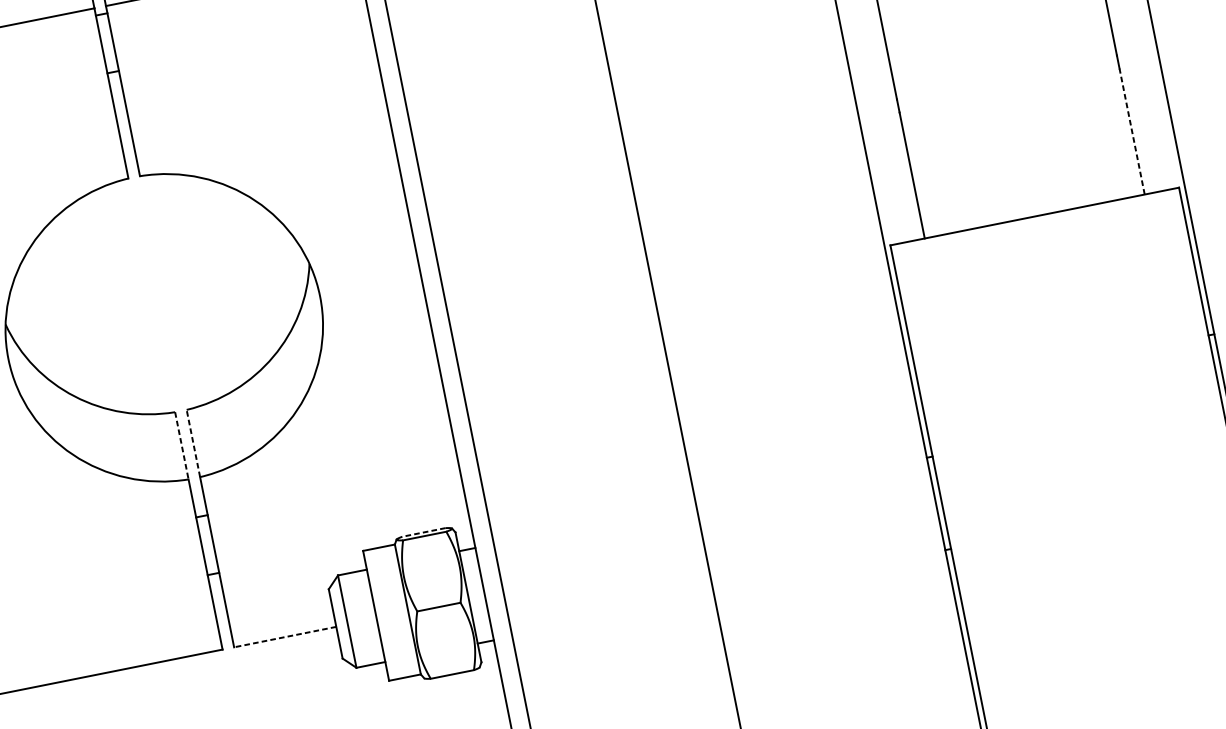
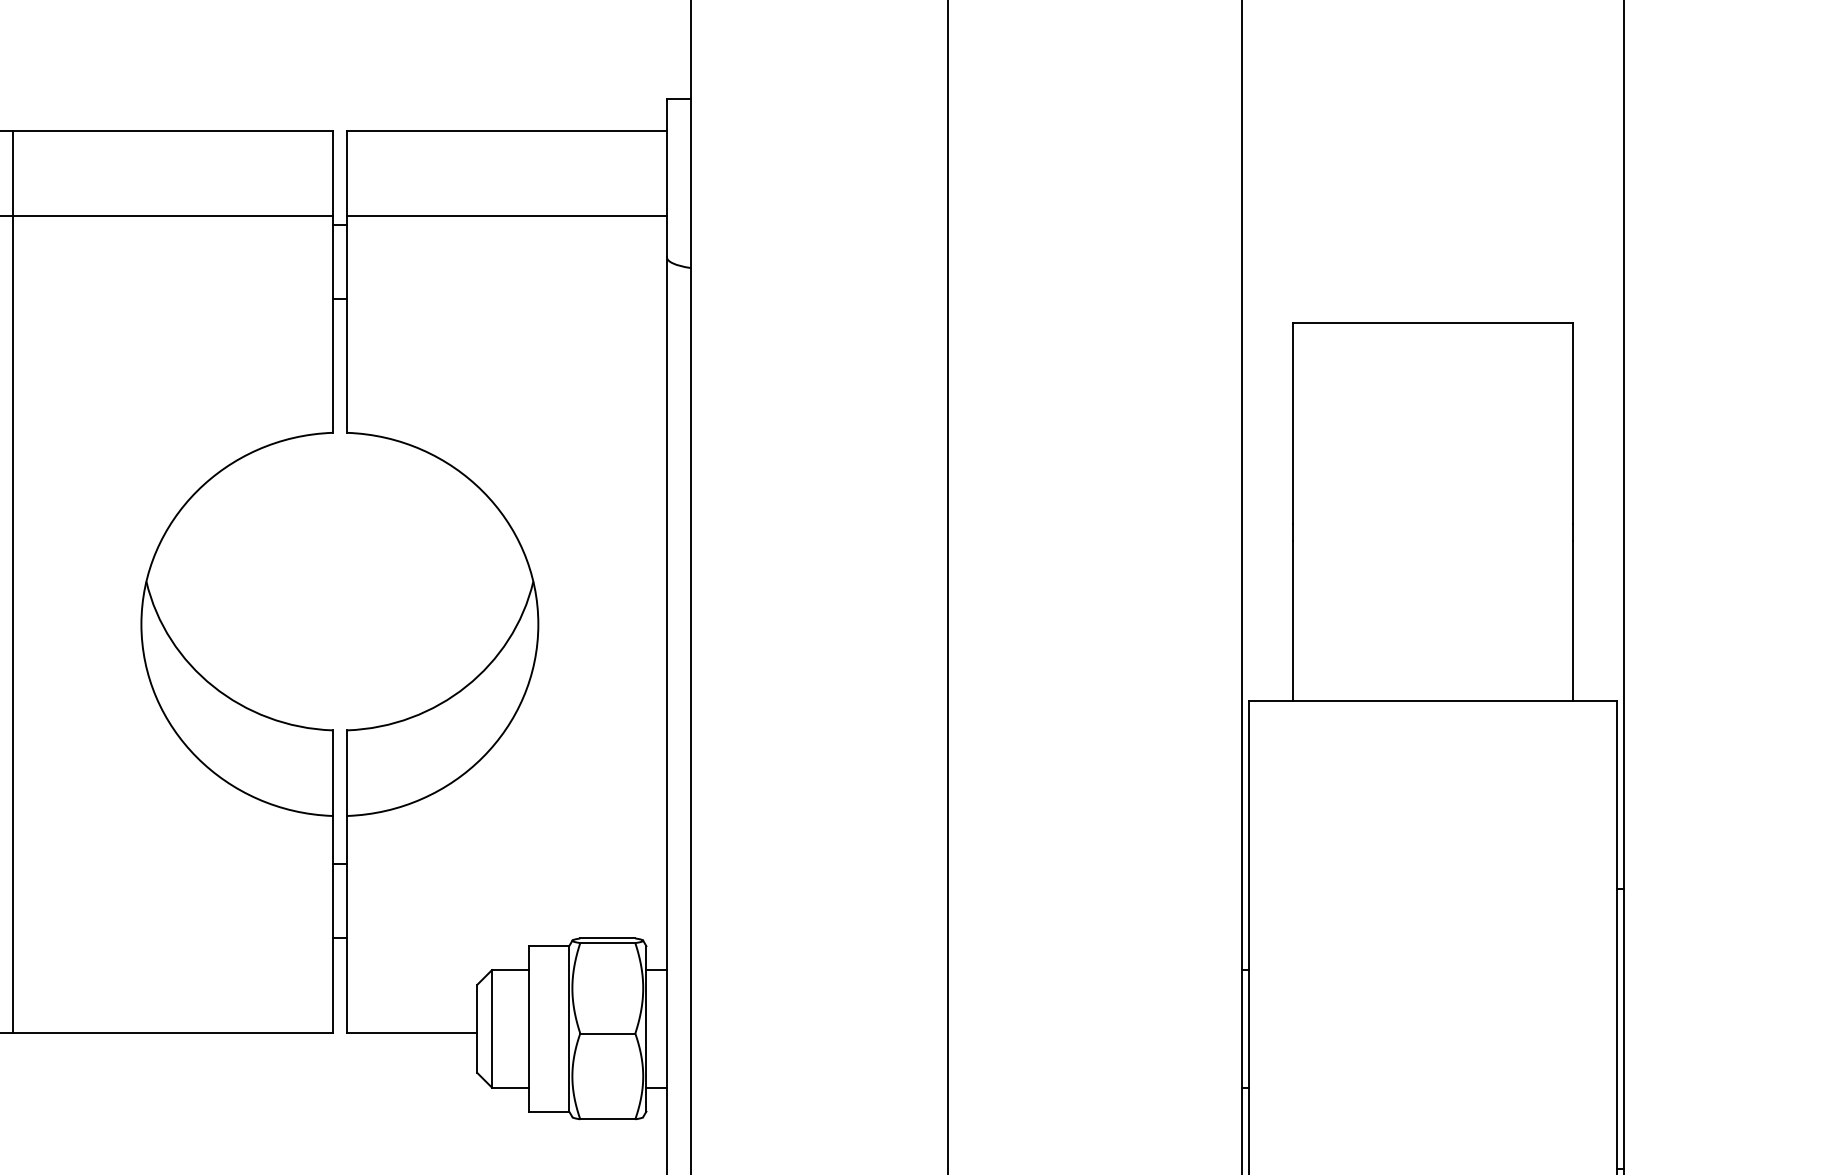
line: (1131, 131) -> (1572, 620), dashed -> solid
line: (193, 443) -> (347, 773), dashed -> solid
line: (181, 446) -> (332, 773), dashed -> solid
line: (423, 532) -> (607, 938), dashed -> solid
line: (284, 637) -> (411, 1032), dashed -> solid

